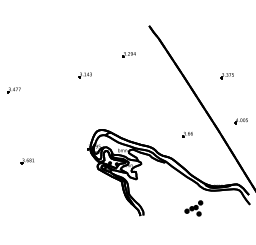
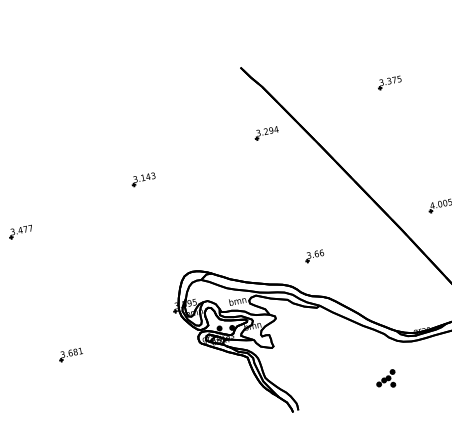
part: (128, 54) -> (265, 132), moved
part: (226, 76) -> (388, 84), moved
part: (187, 134) -> (314, 255), moved
part: (193, 208) -> (385, 379), size x0.62

